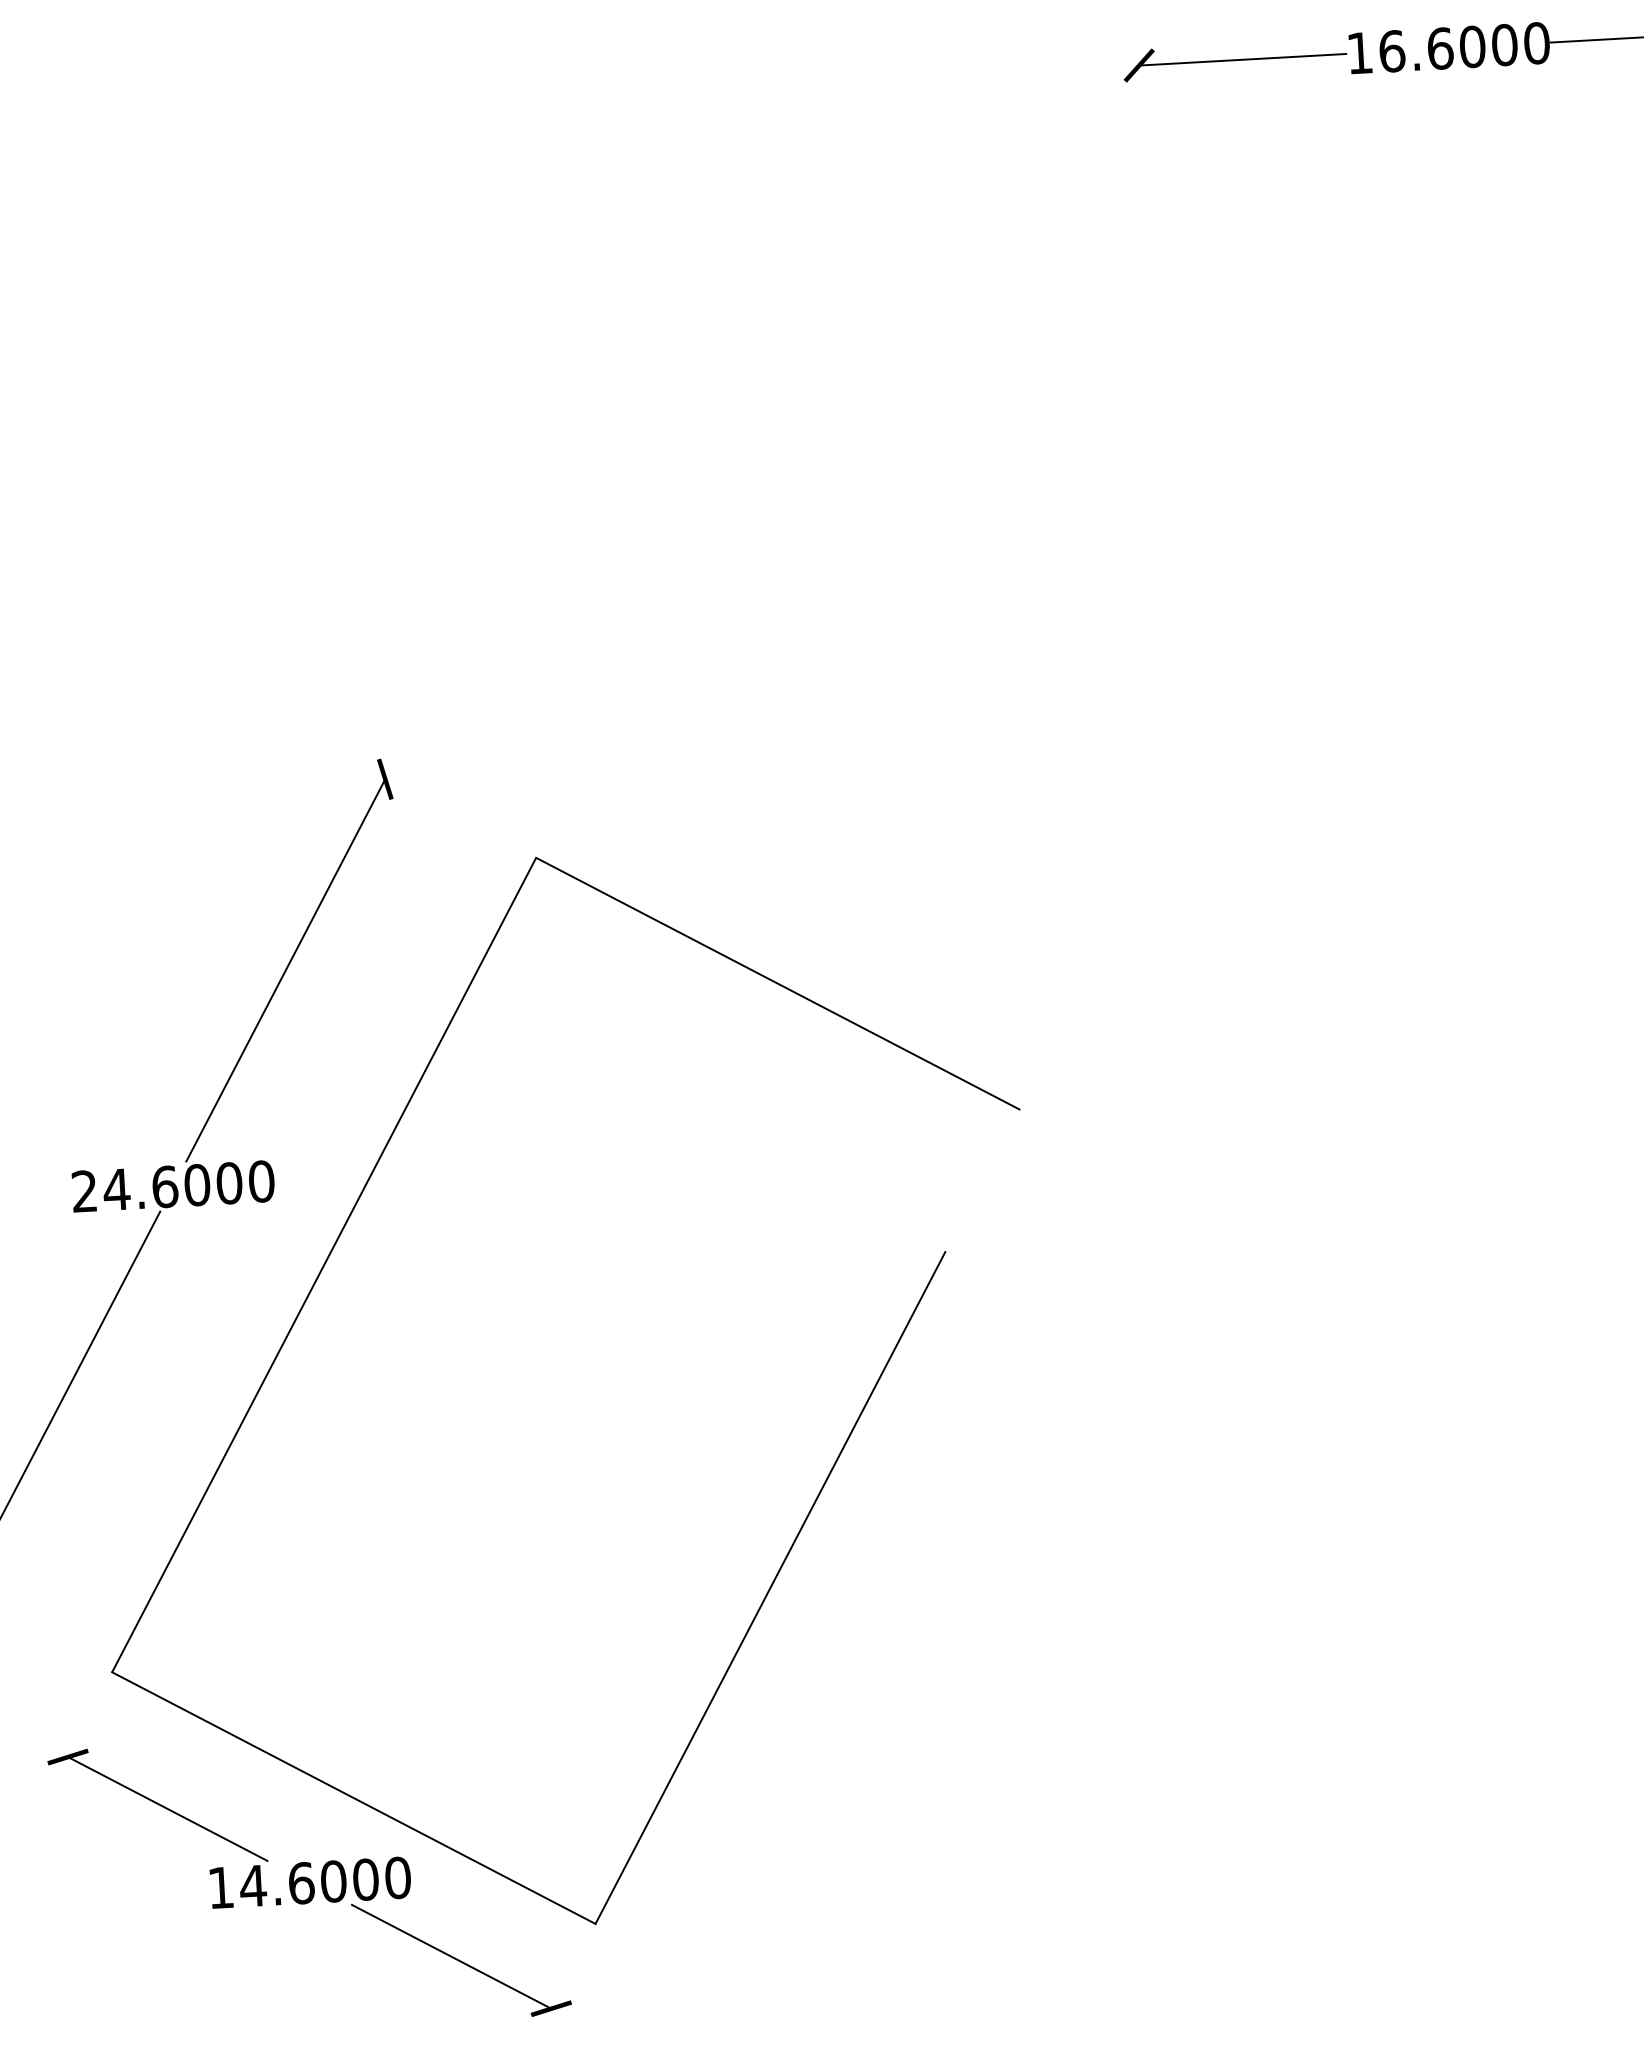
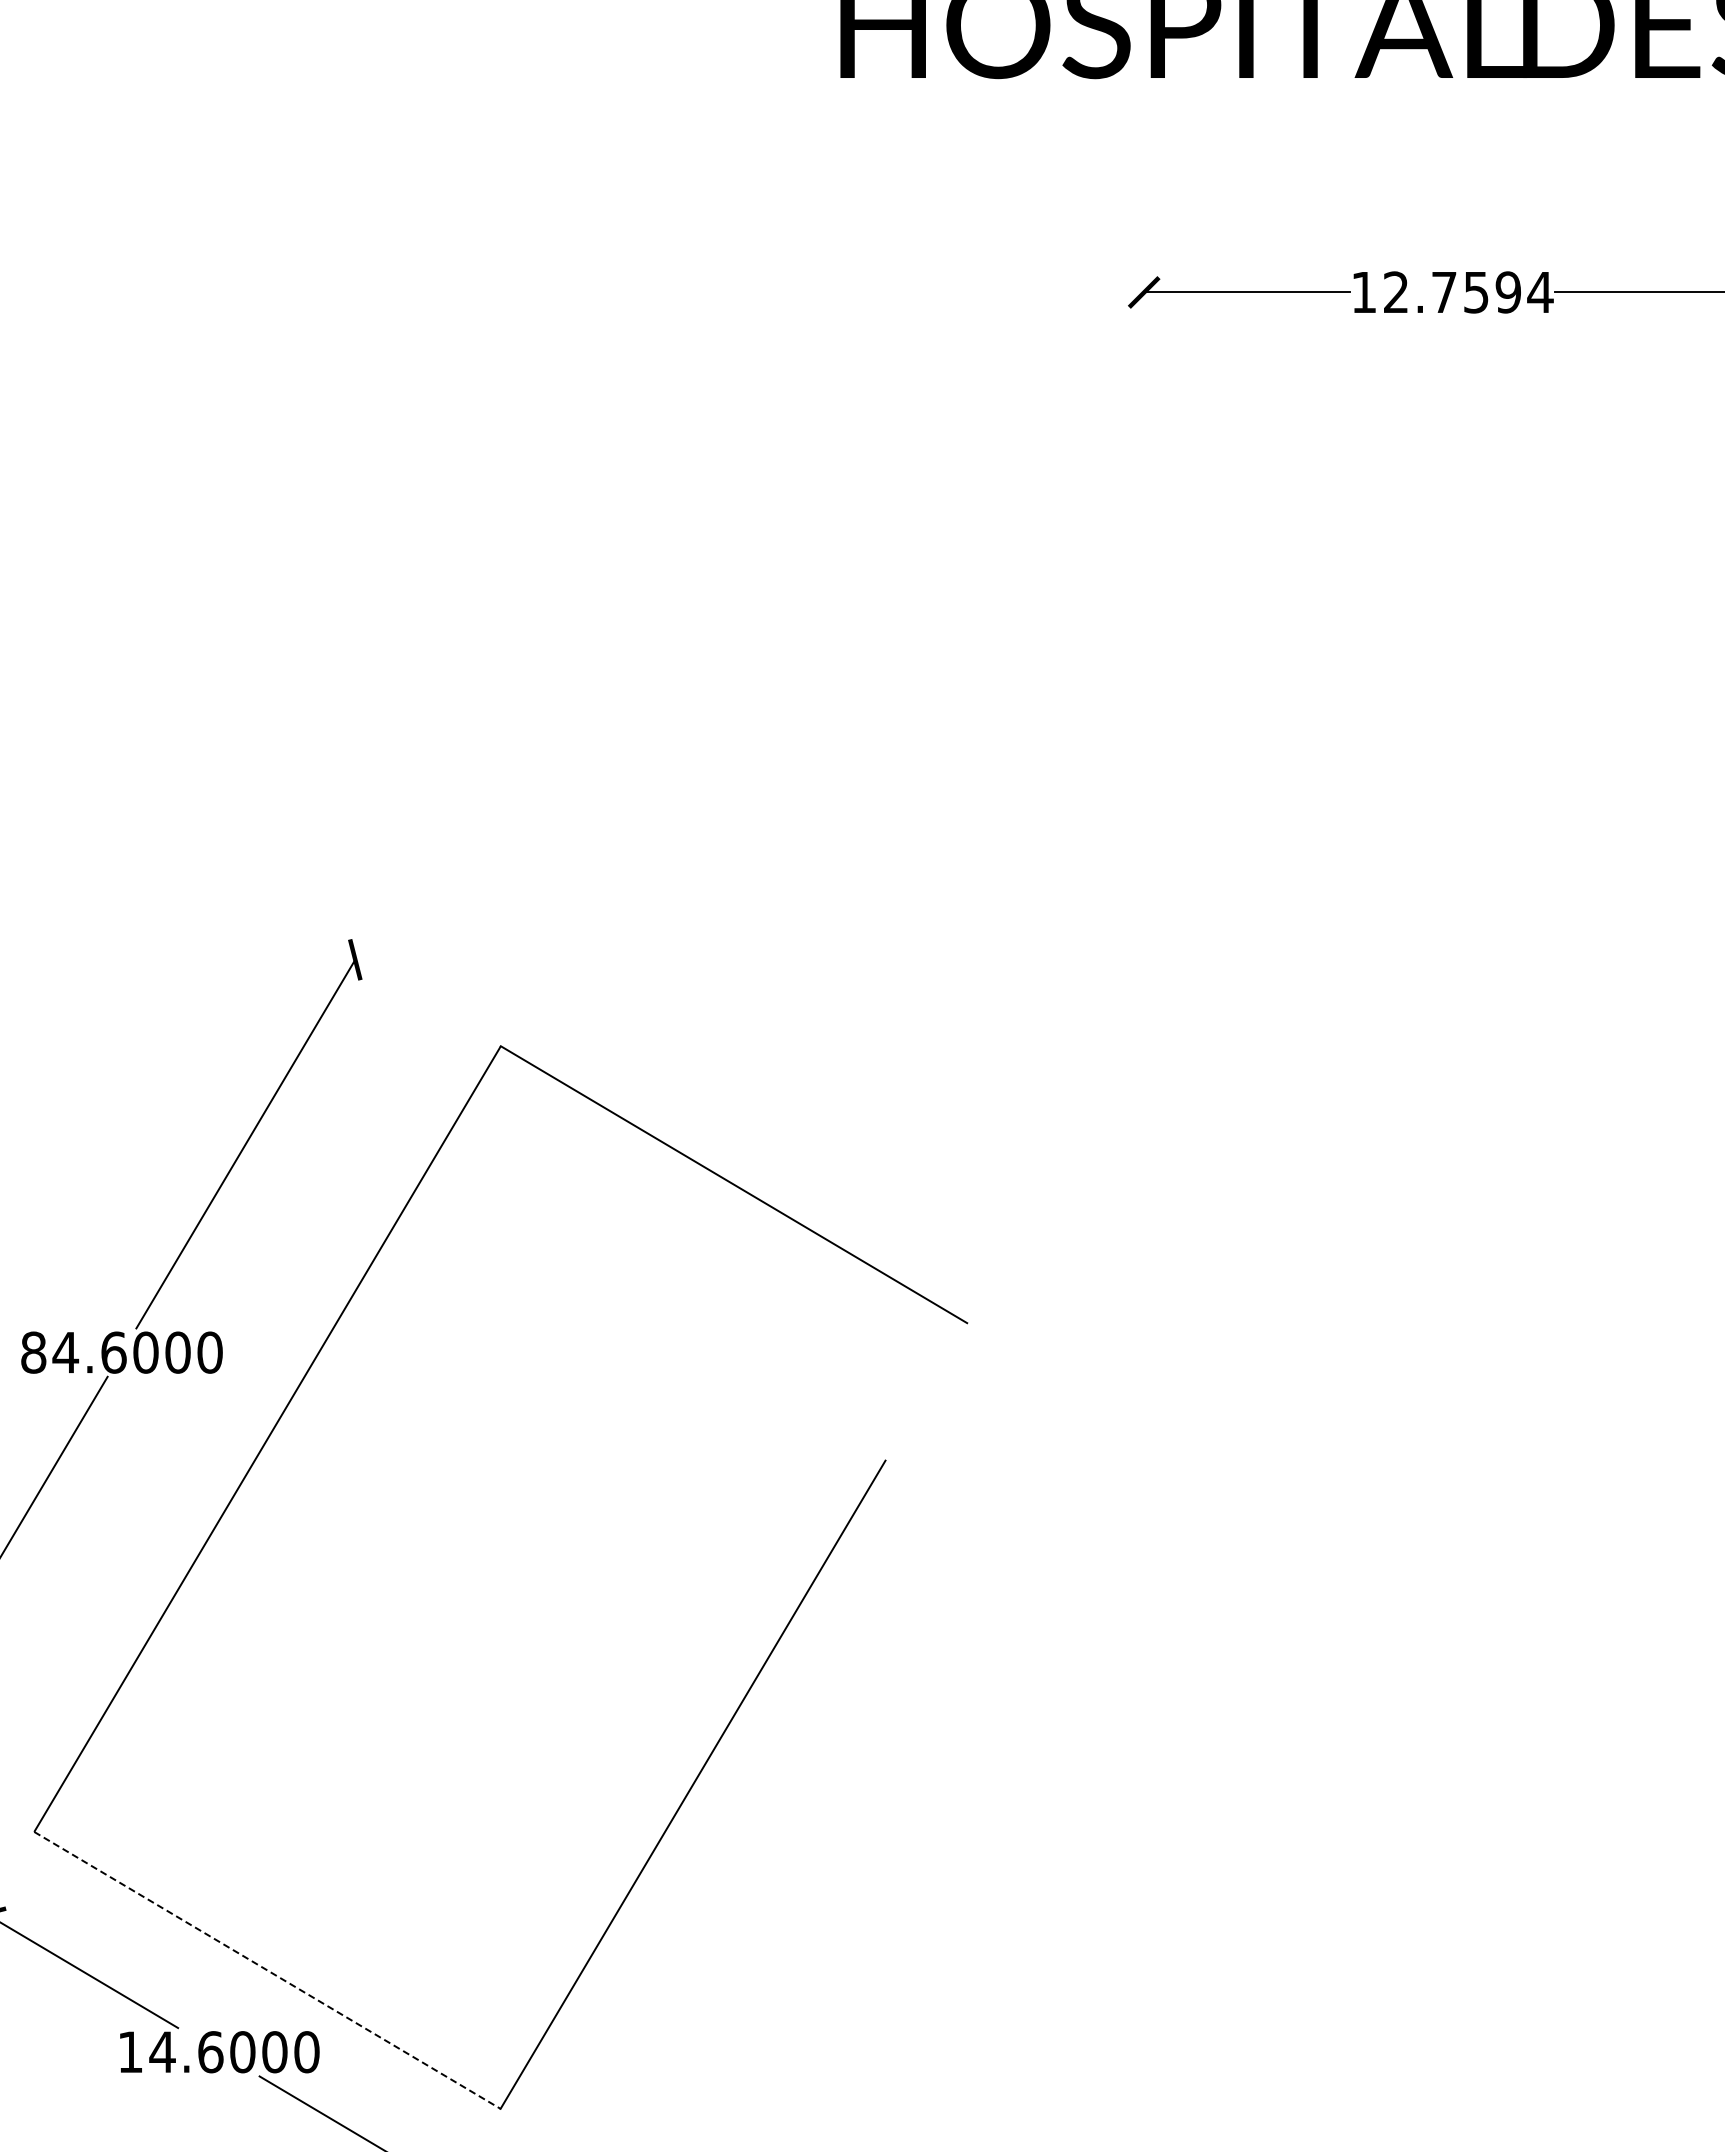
text: (1464, 47) -> (1468, 292), 16.6000 -> 12.7594
text: (84, 1191) -> (33, 1352), 24.6000 -> 84.6000
line: (353, 1798) -> (267, 1970), solid -> dashed

